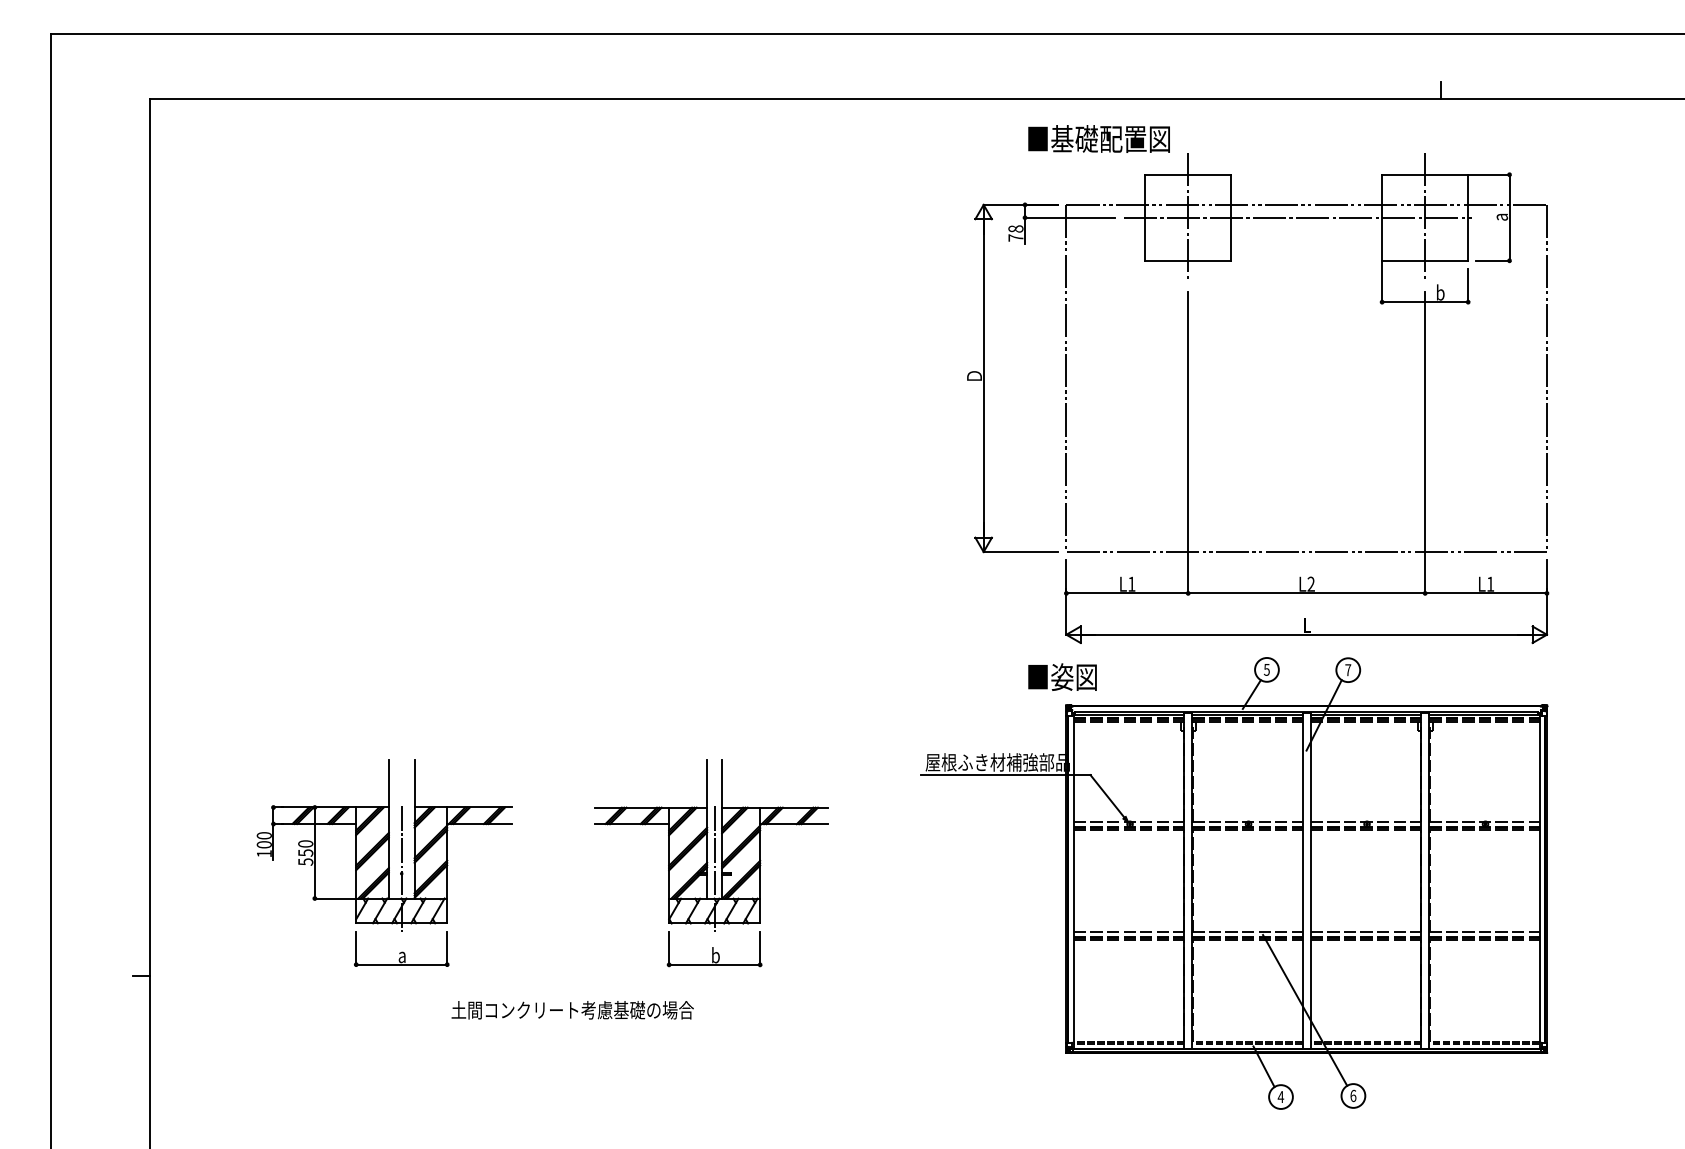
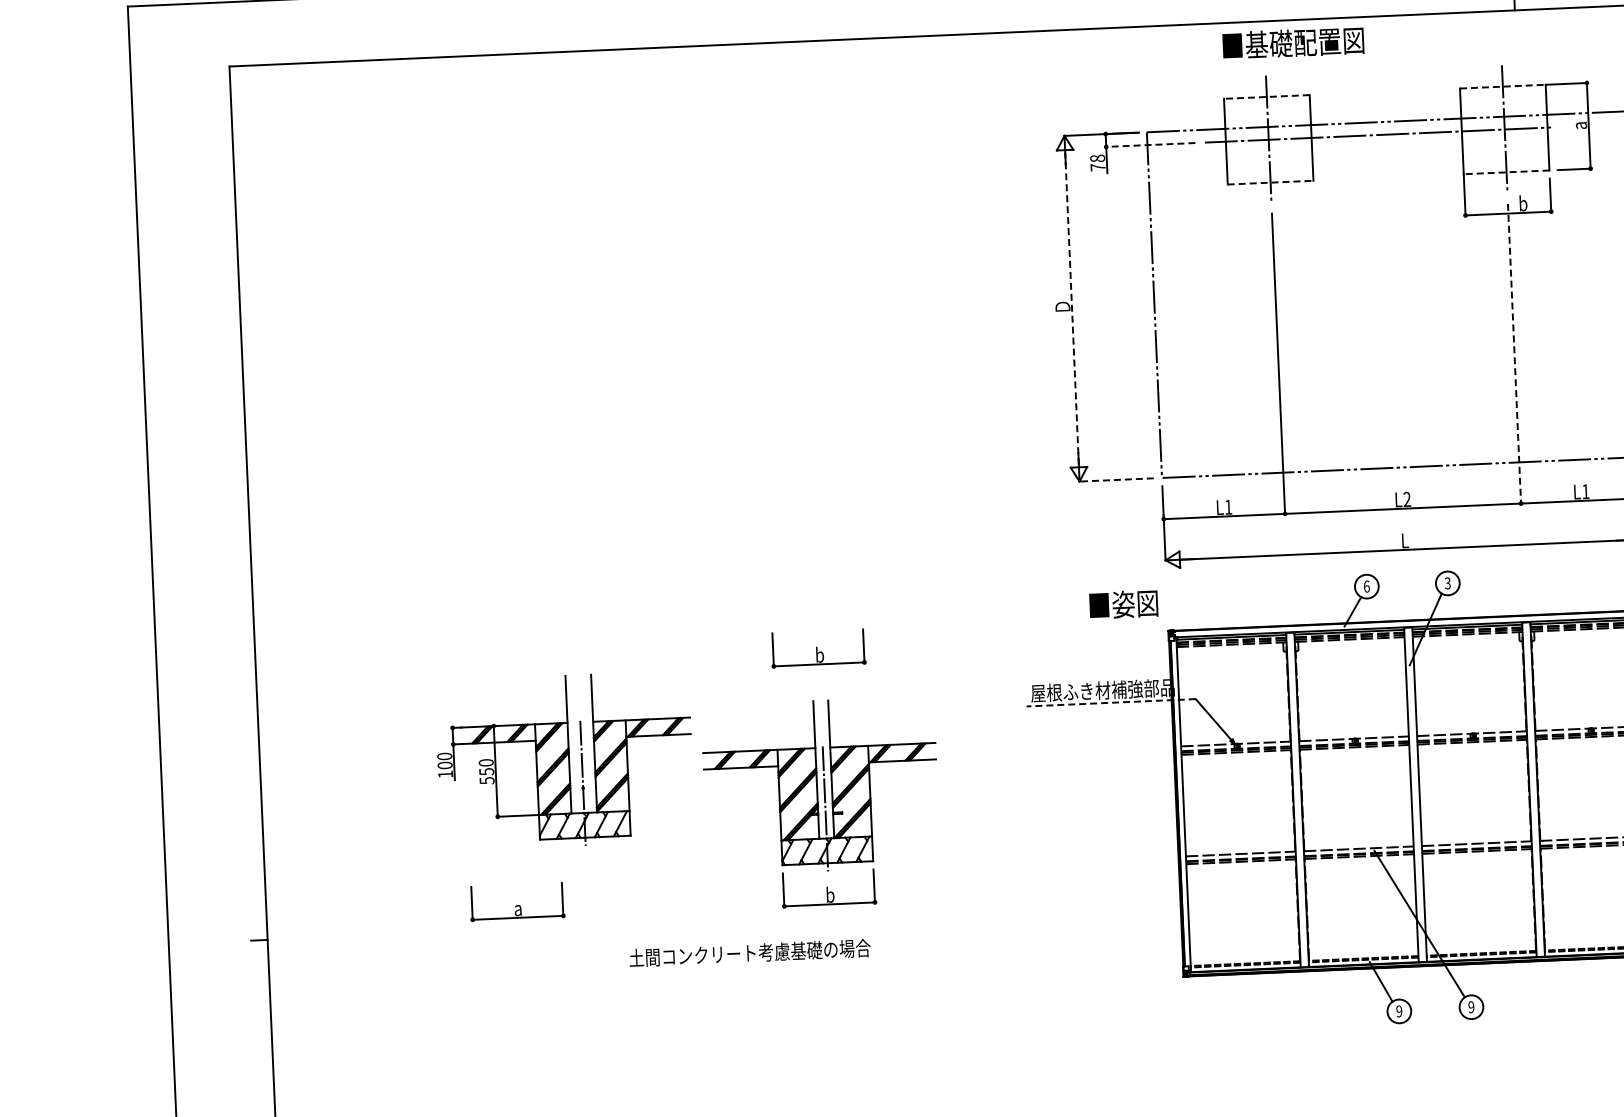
text: (1098, 138) -> (1292, 42), moved
line: (1187, 174) -> (1266, 96), solid -> dashed
line: (1425, 174) -> (1503, 86), solid -> dashed
line: (1069, 217) -> (1150, 144), solid -> dashed
line: (1188, 260) -> (1270, 182), solid -> dashed
line: (1424, 260) -> (1505, 172), solid -> dashed
line: (983, 377) -> (1071, 307), solid -> dashed
line: (1425, 443) -> (1514, 354), solid -> dashed
line: (1020, 552) -> (1116, 480), solid -> dashed
text: (1266, 669) -> (1366, 586), 5 -> 6
text: (1348, 670) -> (1448, 583), 7 -> 3
text: (1062, 676) -> (1123, 603), moved
part: (714, 708) -> (818, 649), added
line: (1005, 775) -> (1111, 703), solid -> dashed
part: (384, 845) -> (564, 760), moved
text: (572, 1010) -> (749, 953), moved
text: (1353, 1095) -> (1471, 1006), 6 -> 9
text: (1280, 1097) -> (1398, 1011), 4 -> 9

